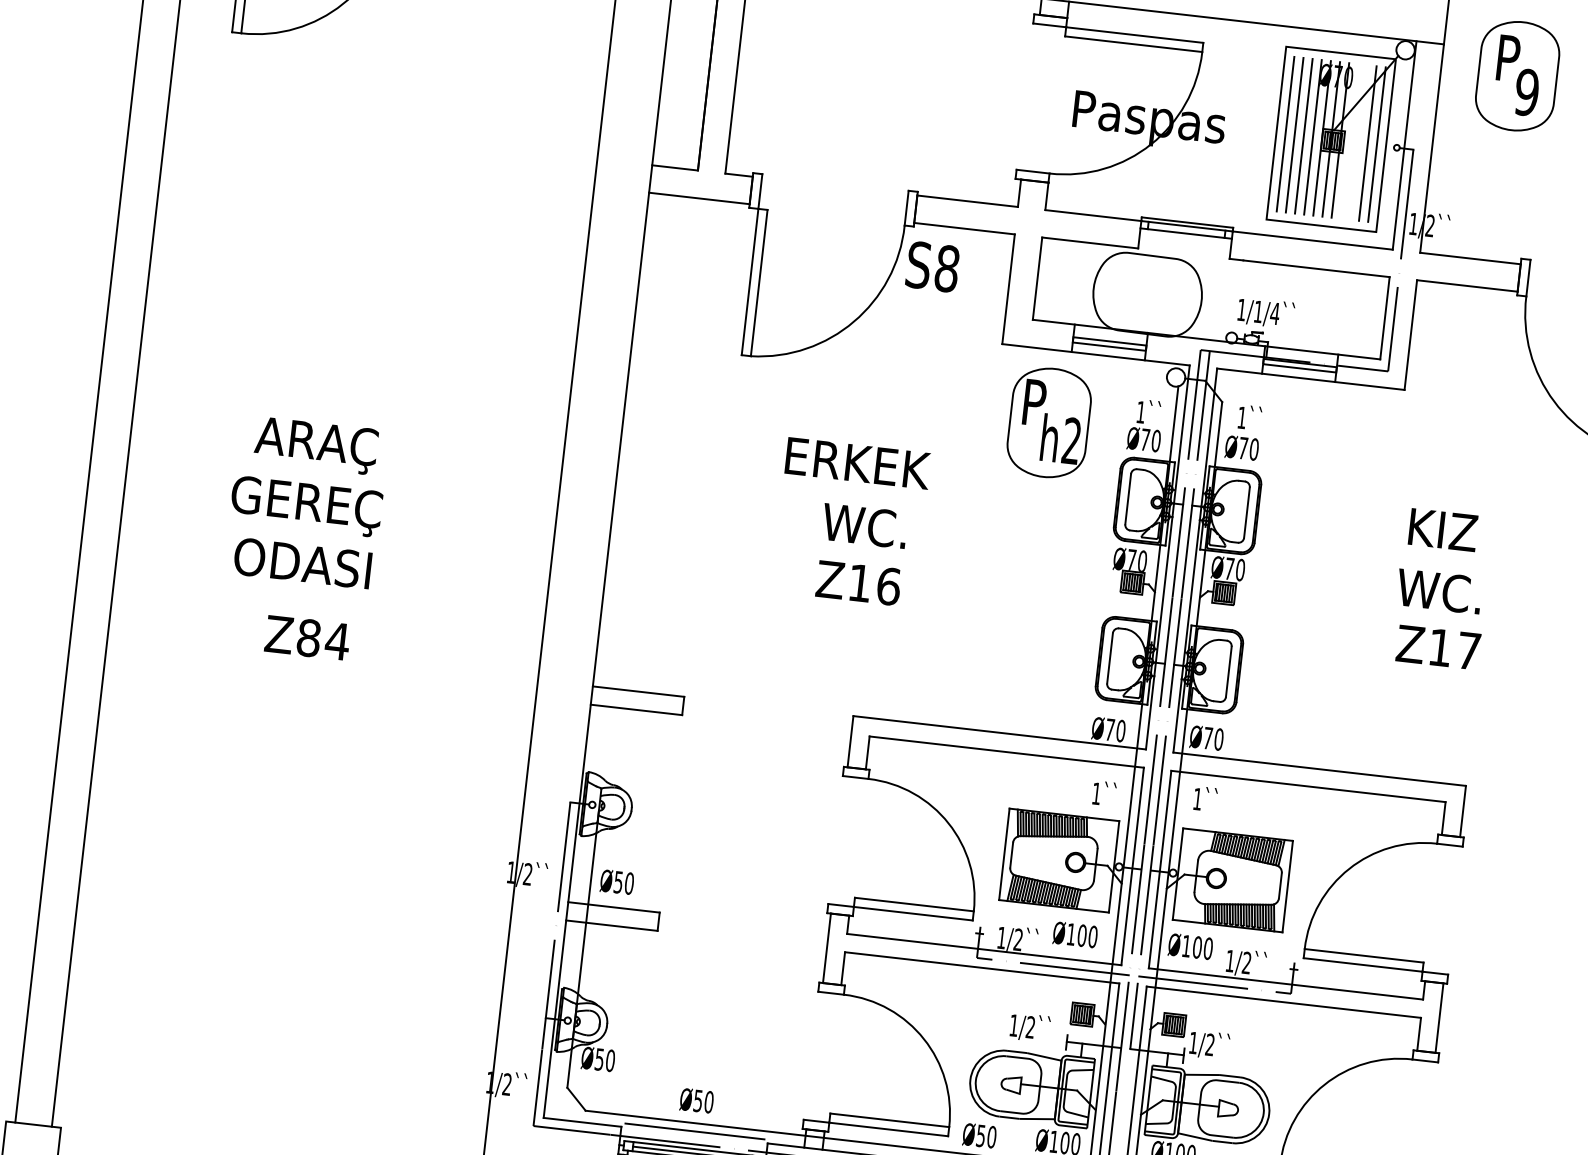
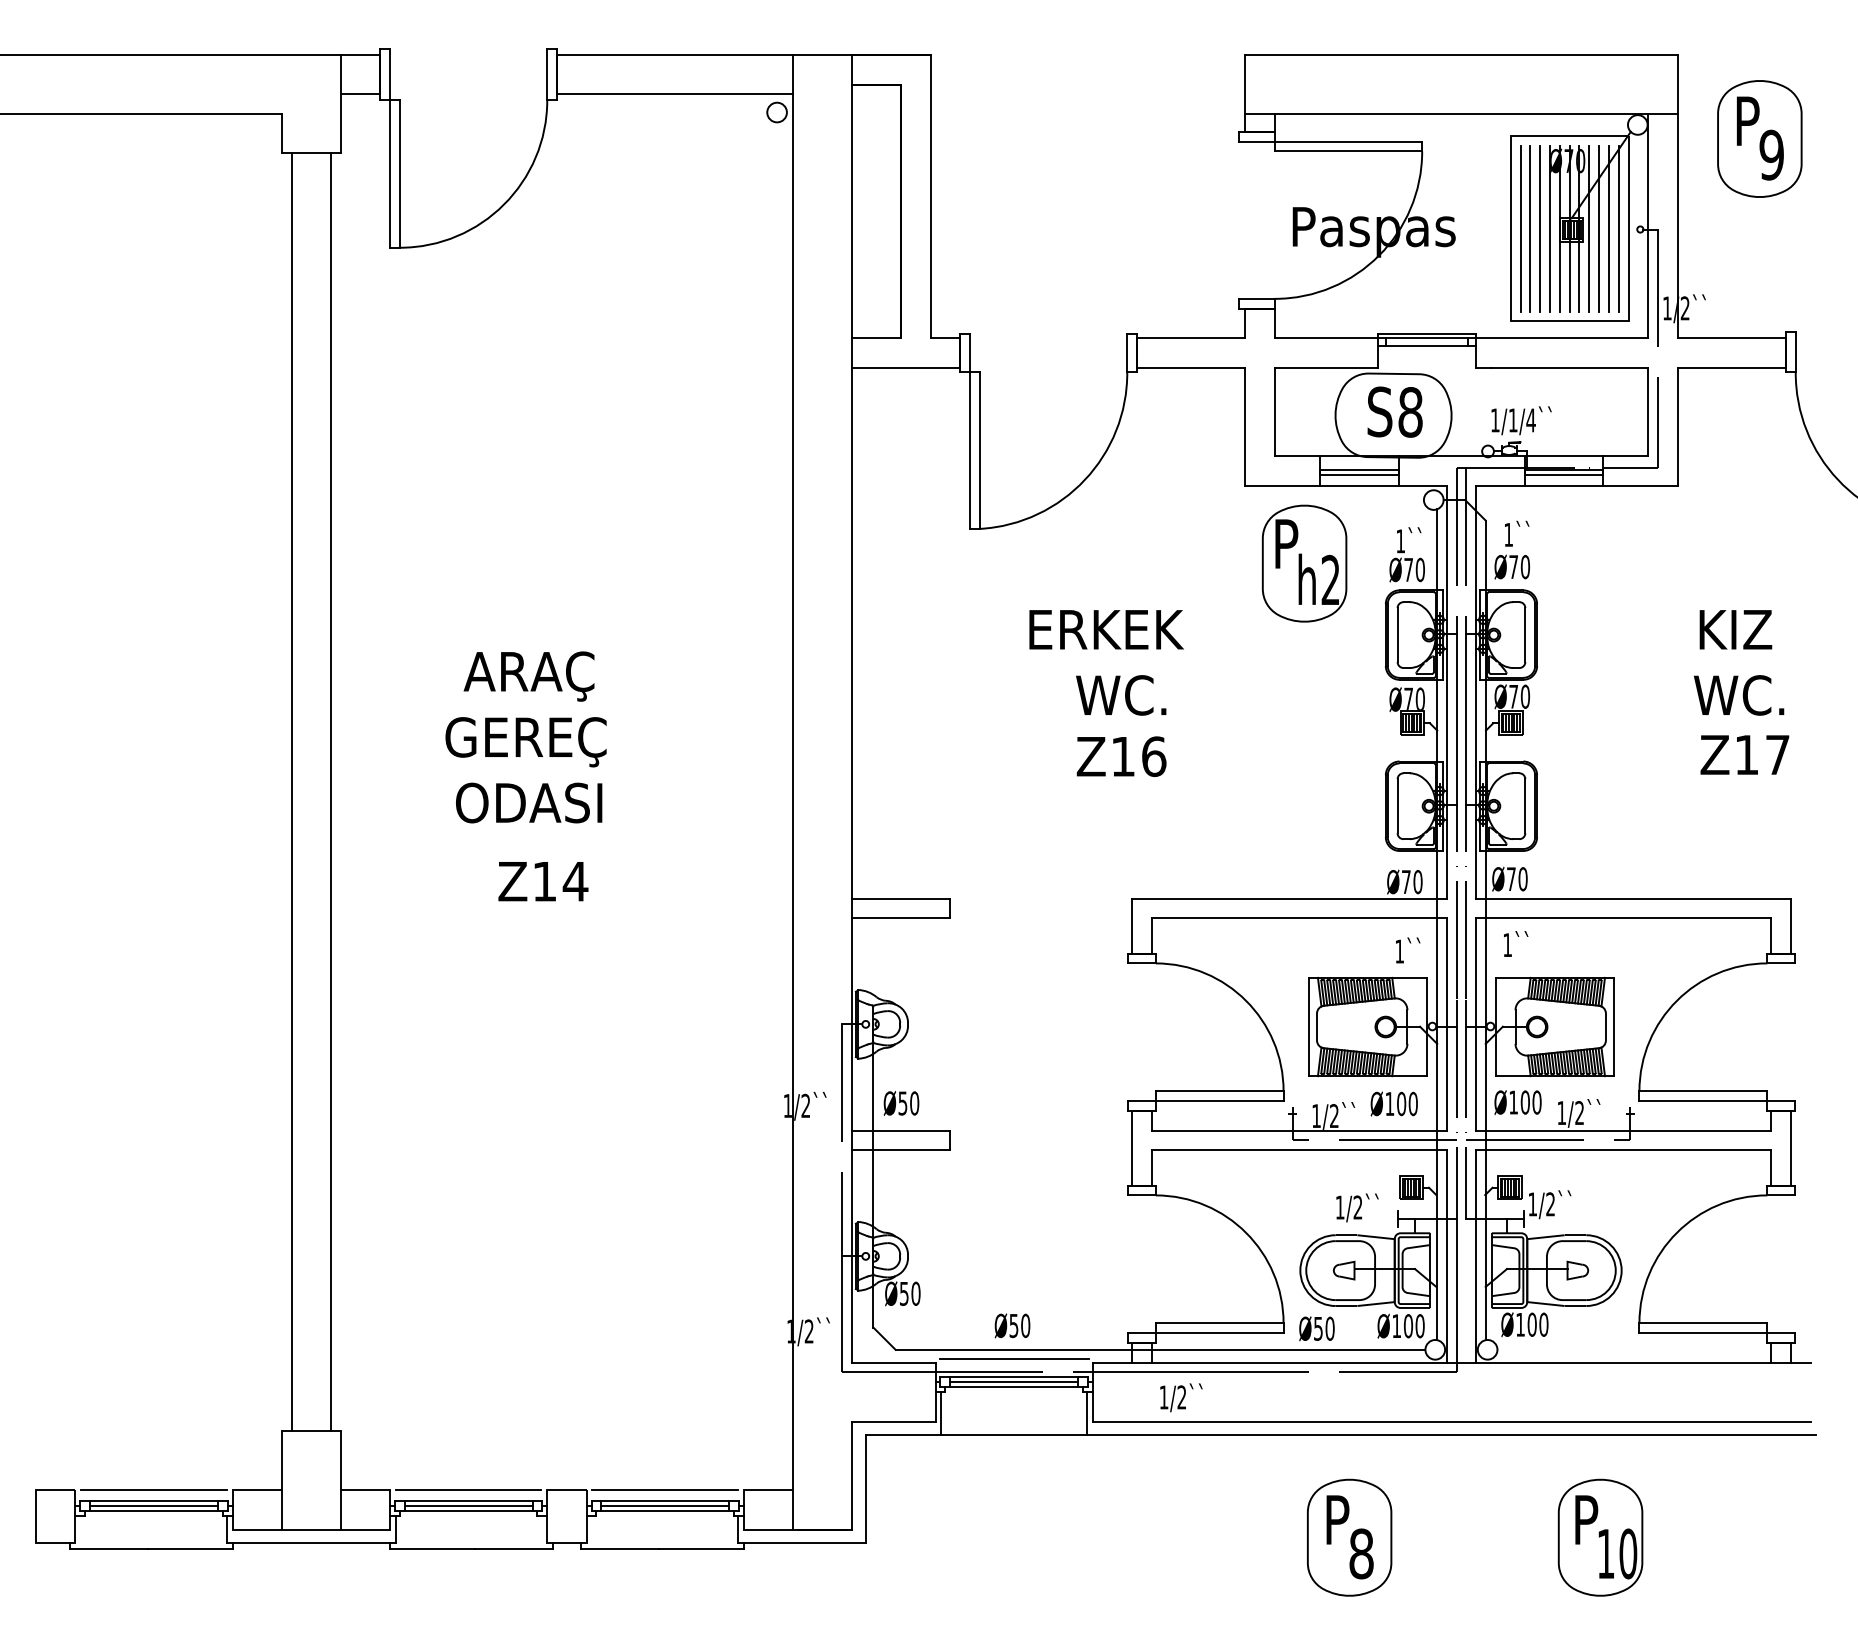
line: (1349, 141) -> (1589, 228), added
line: (1359, 142) -> (1599, 228), added
text: (932, 266) -> (1394, 411), moved
text: (308, 637) -> (544, 881), Z84 -> Z14

